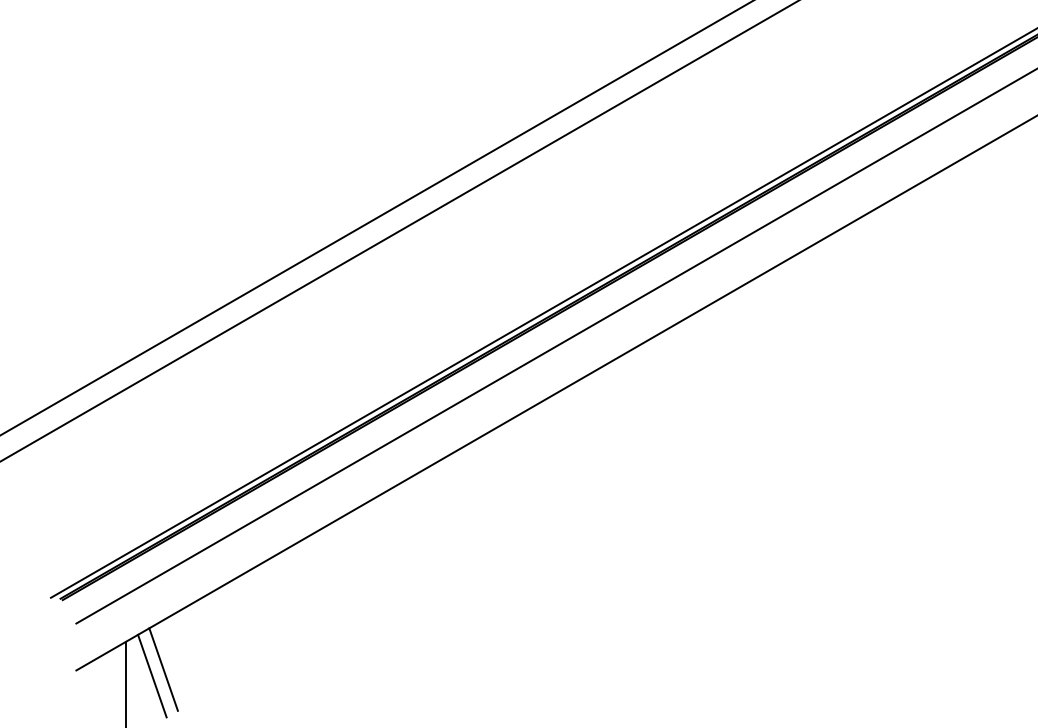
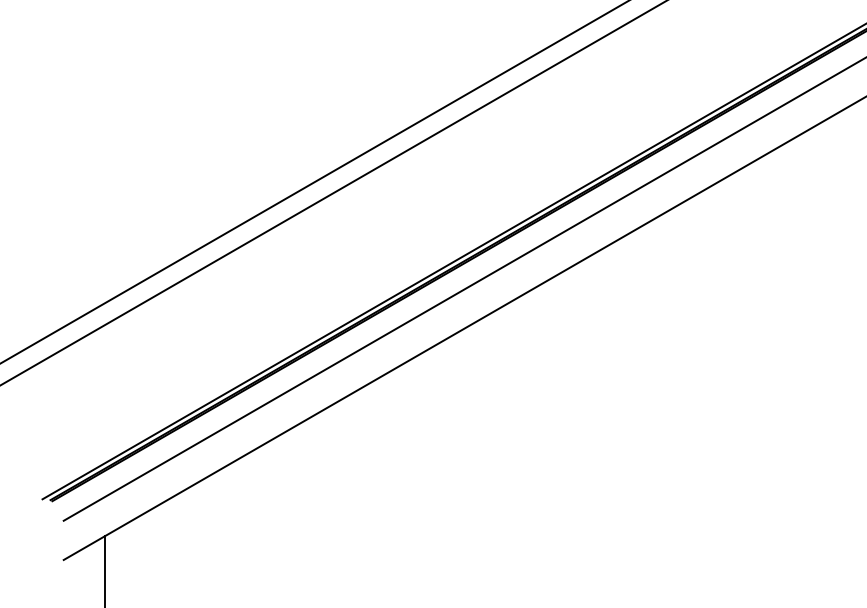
line: (163, 668) -> (136, 558), removed
line: (152, 675) -> (127, 564), removed

